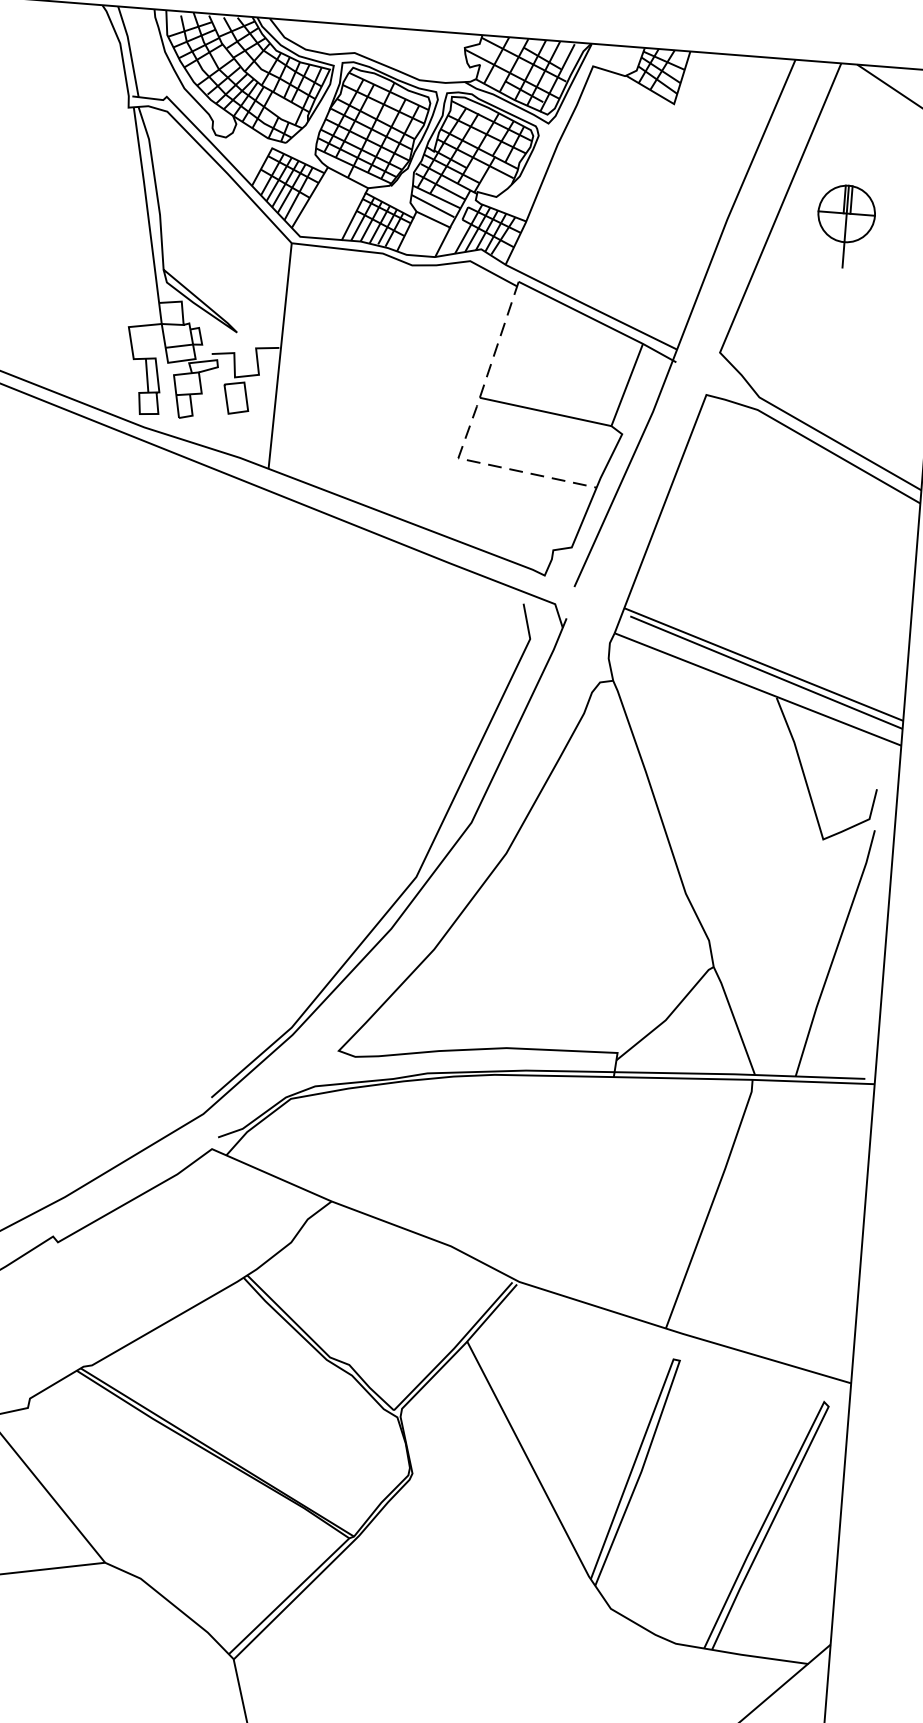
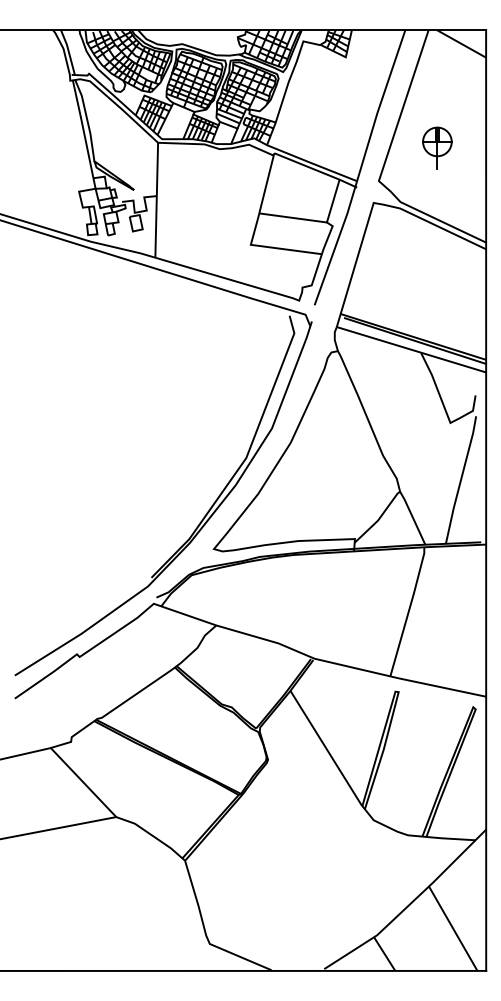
part: (846, 224) -> (437, 147), moved
line: (465, 438) -> (253, 234), dashed -> solid

